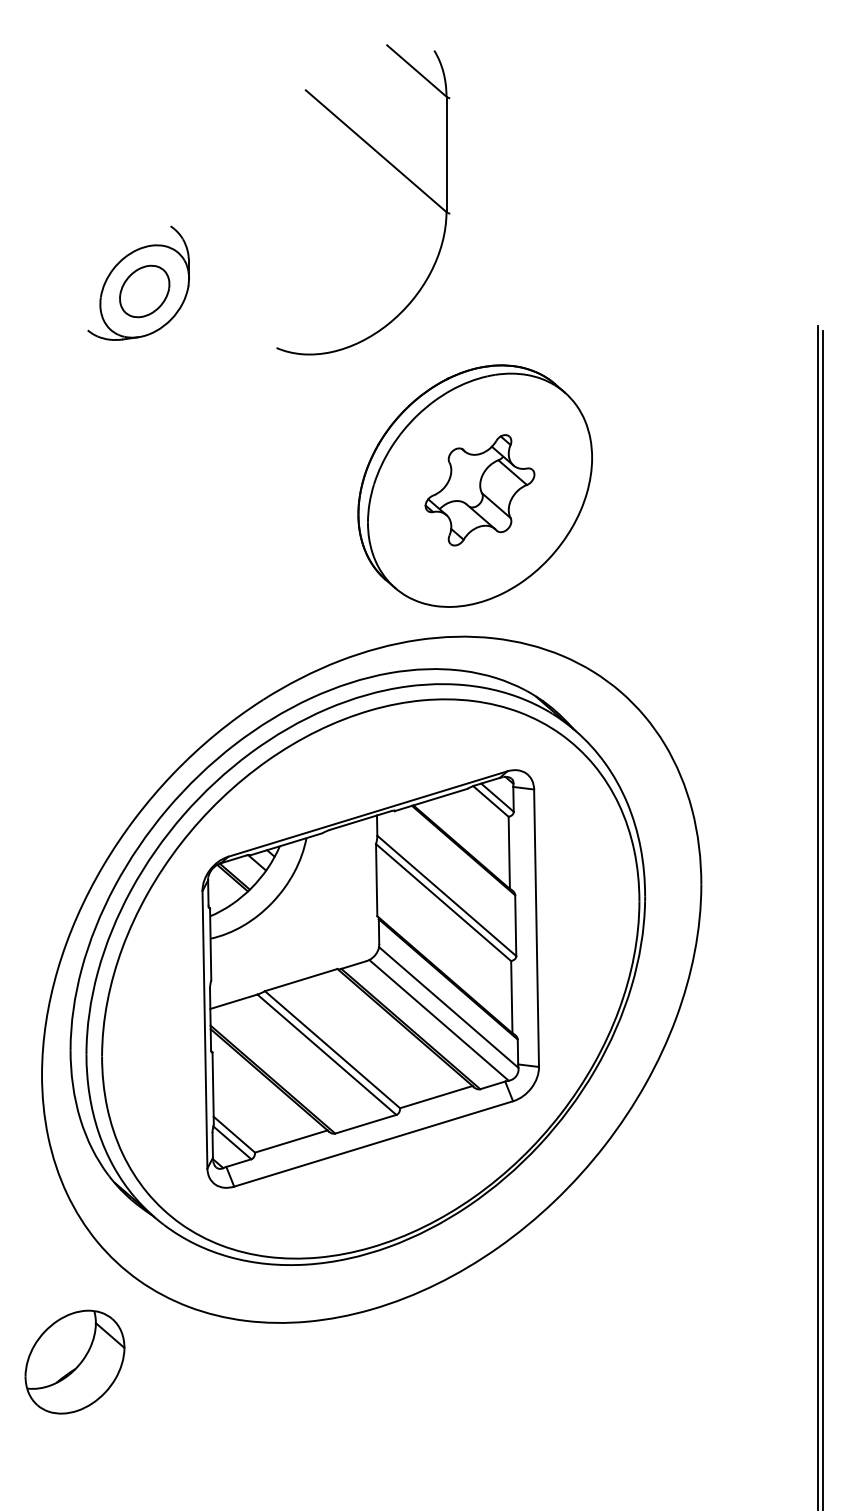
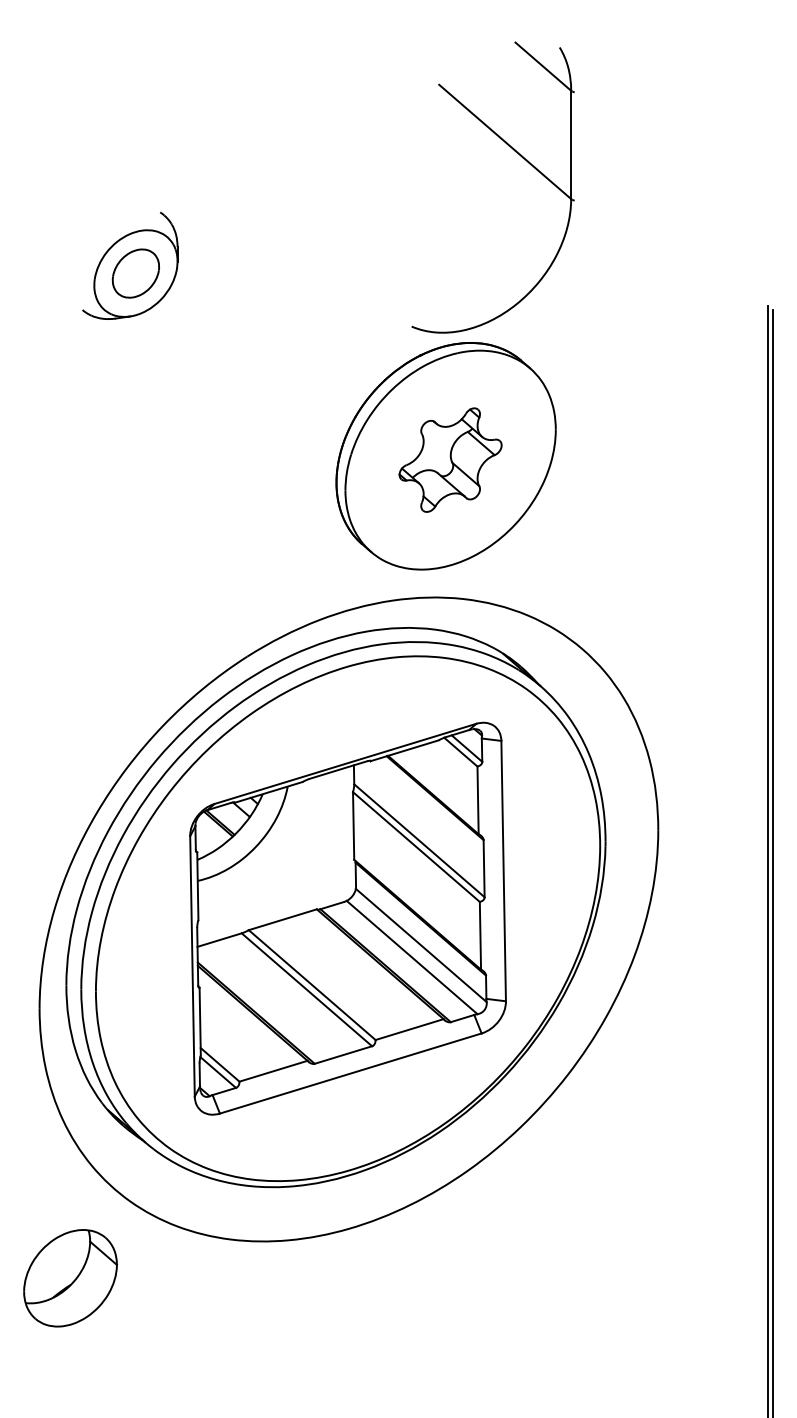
part: (388, 163) -> (516, 153), moved

